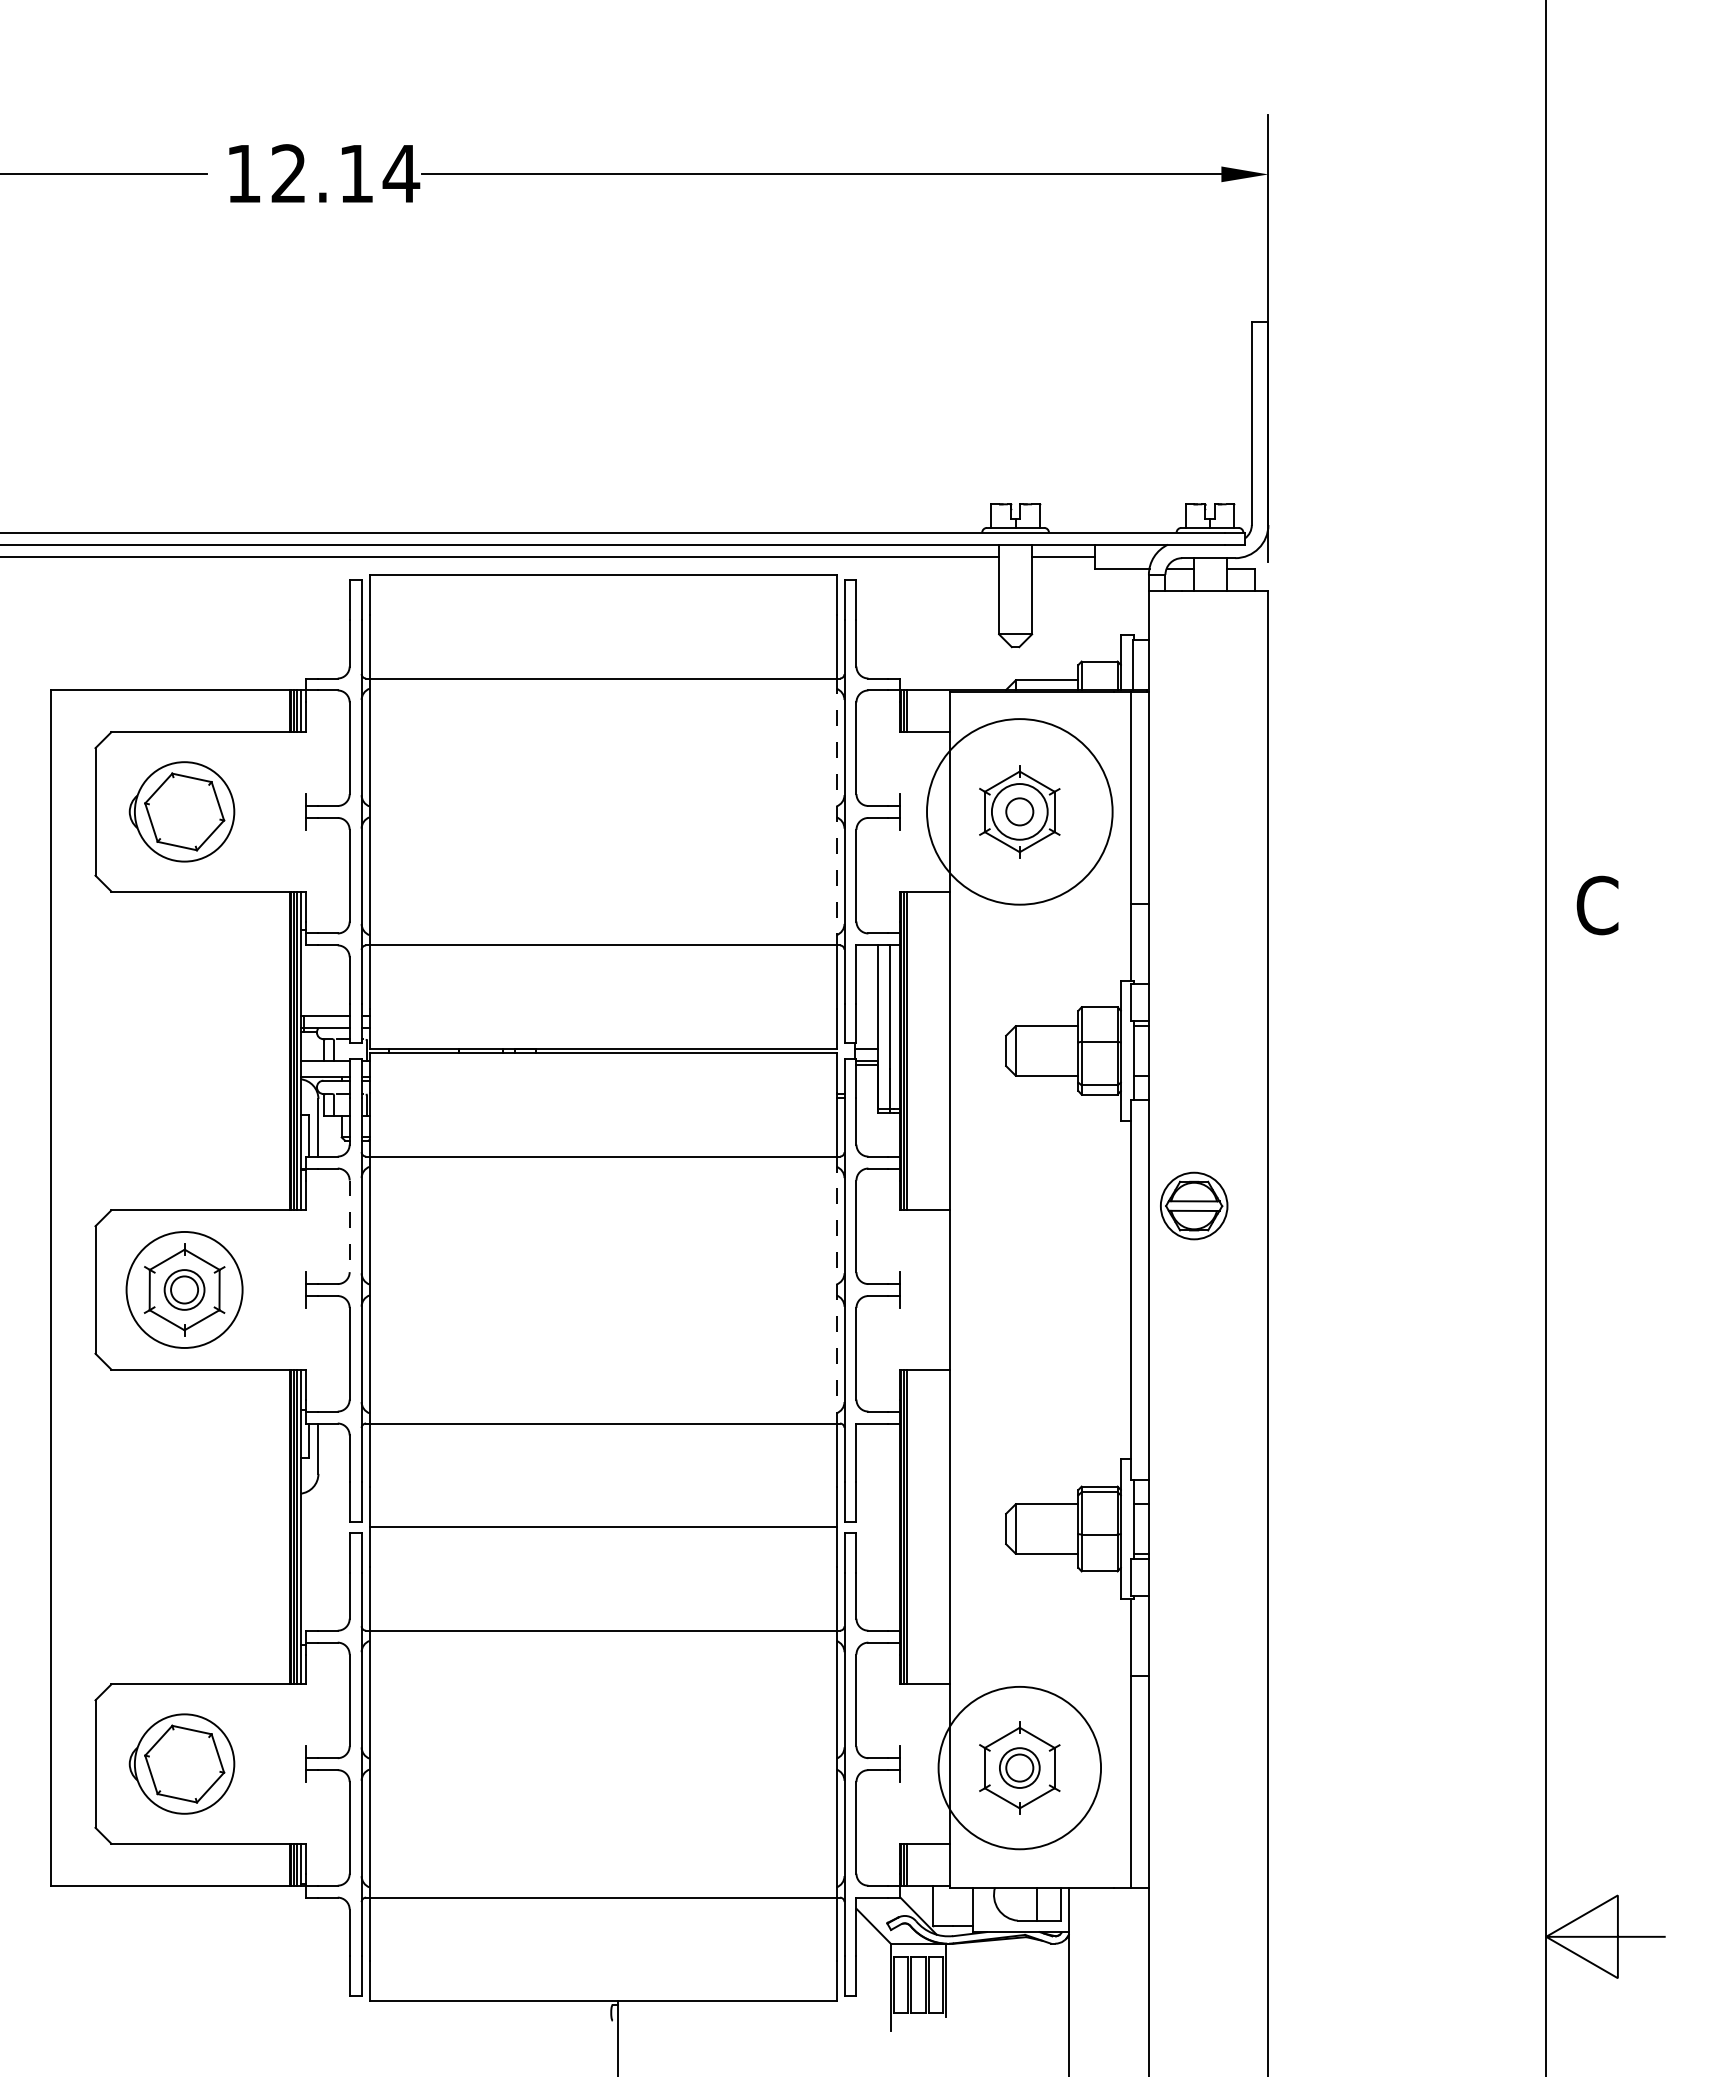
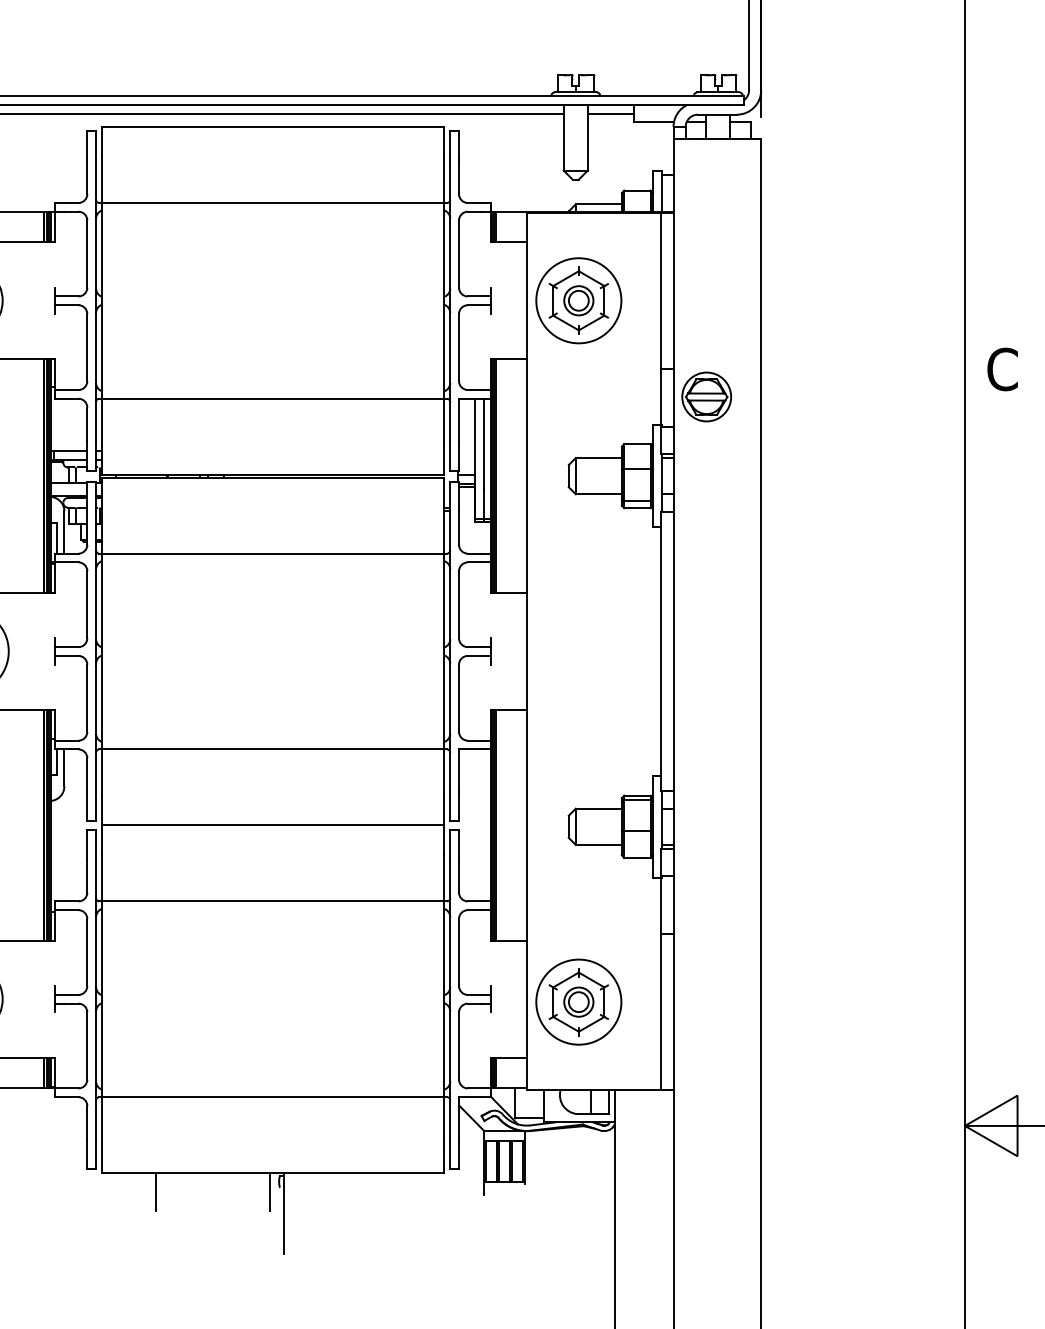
circle: (1019, 811) -> (578, 300), size x0.62
circle: (1019, 811) -> (578, 300), size x0.71
line: (836, 812) -> (444, 301), dashed -> solid
part: (1194, 1205) -> (706, 396), moved
line: (349, 1226) -> (87, 604), dashed -> solid
line: (836, 1290) -> (444, 651), dashed -> solid
circle: (1019, 1768) -> (578, 1002), size x0.71
line: (442, 2026) -> (155, 1191), added
line: (598, 2026) -> (269, 1191), added

